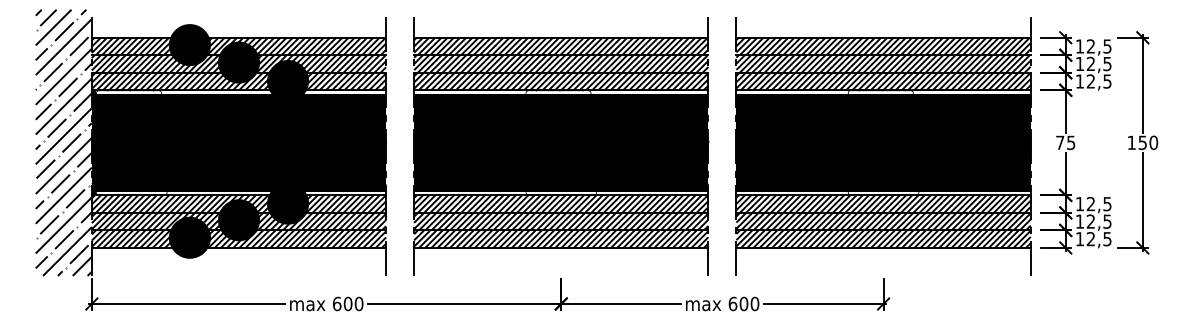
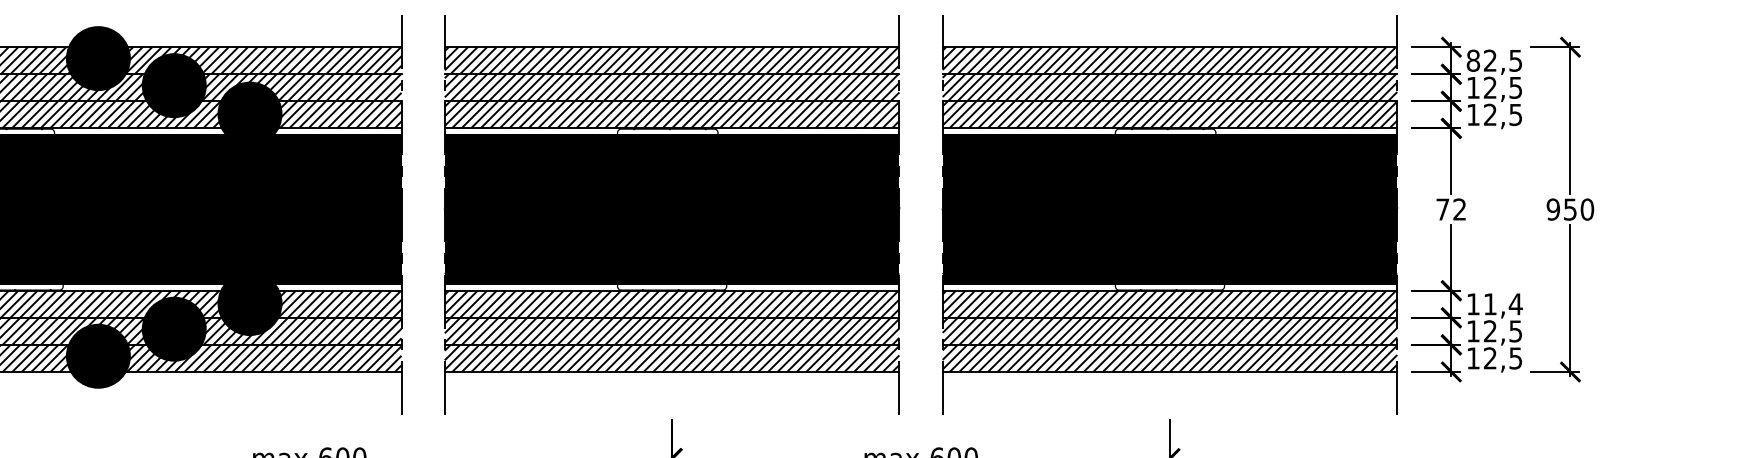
text: (1079, 46) -> (1472, 60), 12,5 -> 82,5
text: (1071, 142) -> (1460, 209), 75 -> 72
text: (1131, 142) -> (1552, 209), 150 -> 950
text: (1098, 204) -> (1501, 304), 12,5 -> 11,4

